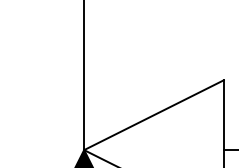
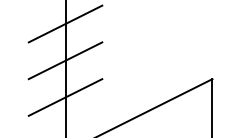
line: (84, 27) -> (65, 23), added
line: (84, 62) -> (65, 60), added
line: (84, 97) -> (65, 97), added

